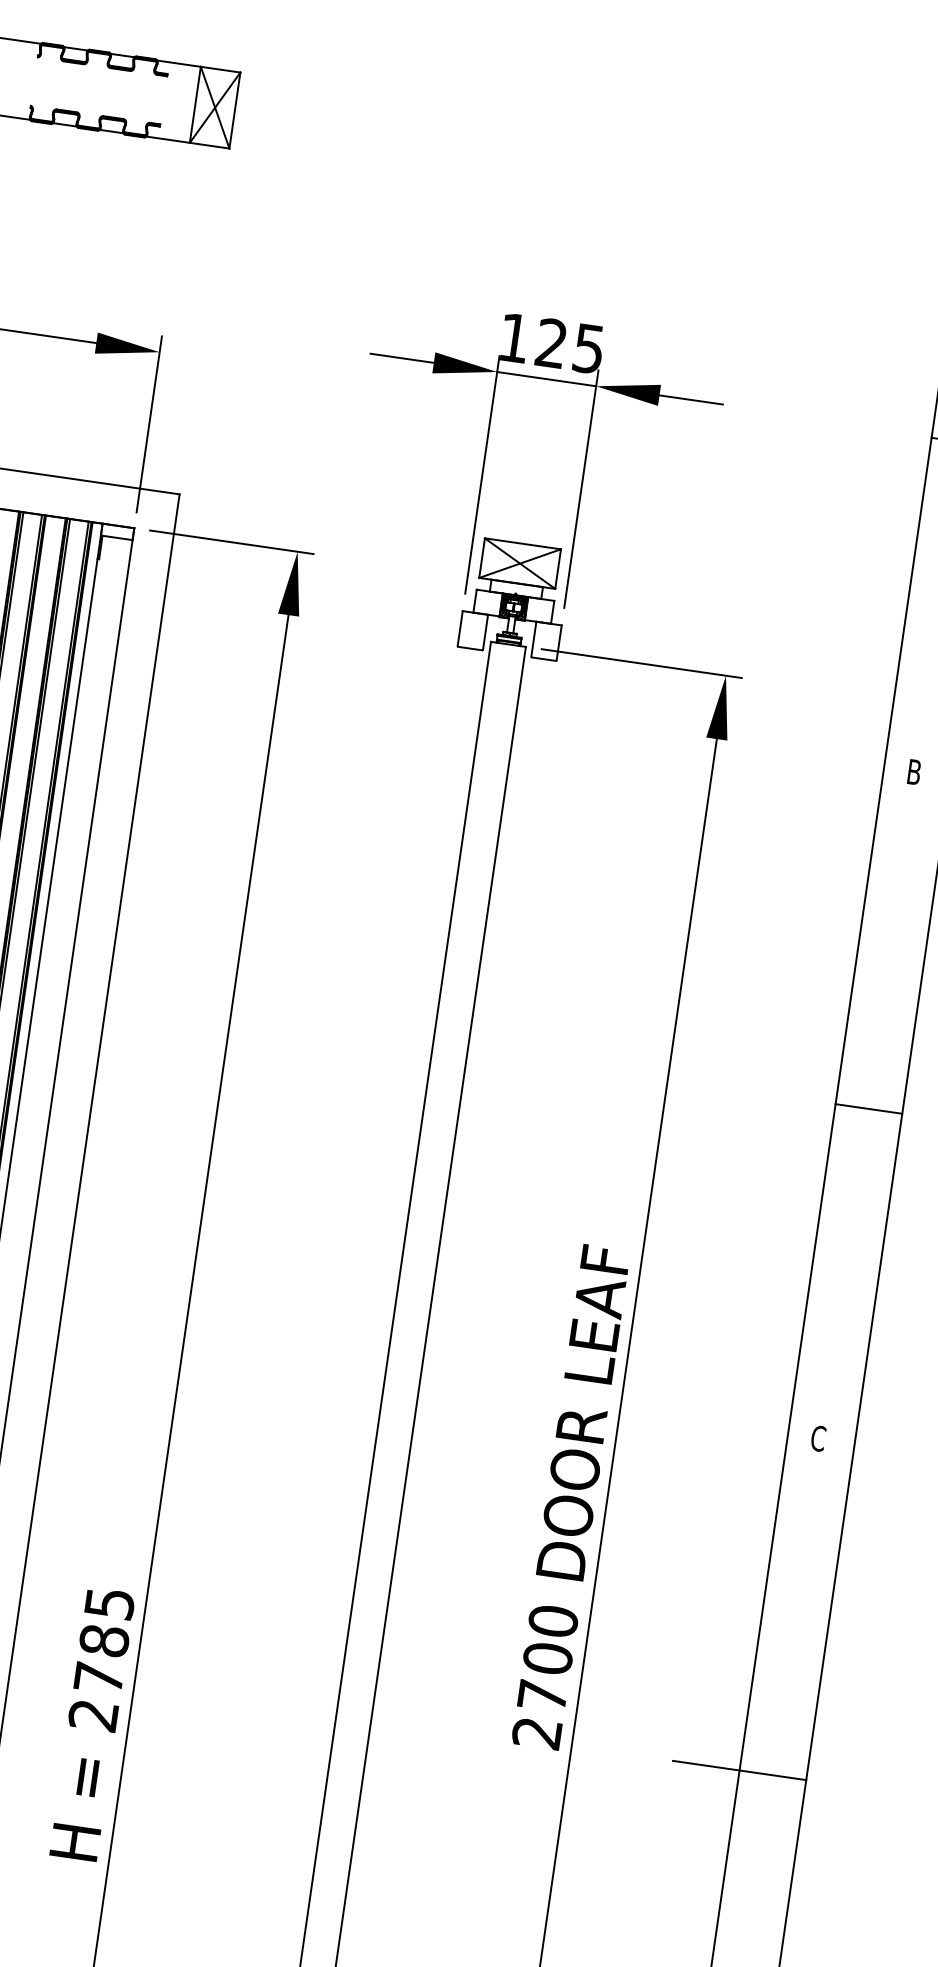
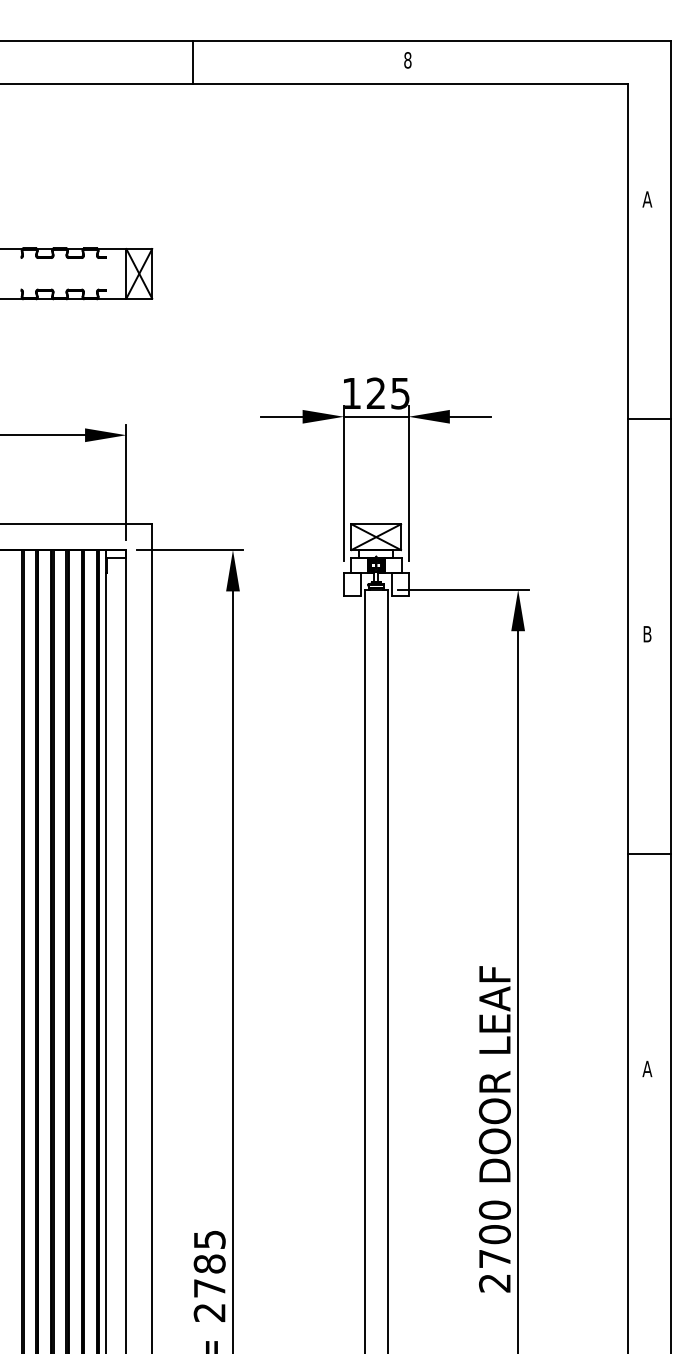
text: (818, 1437) -> (647, 1068), C -> A
line: (739, 1770) -> (627, 1288), removed

